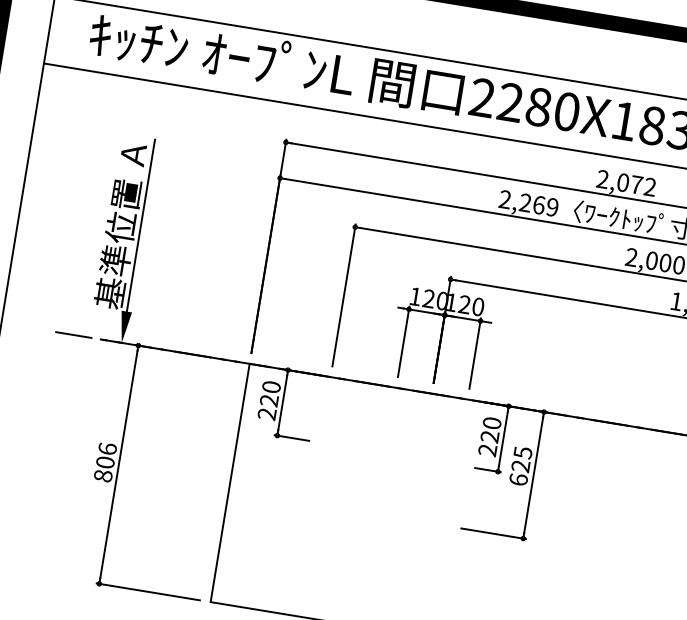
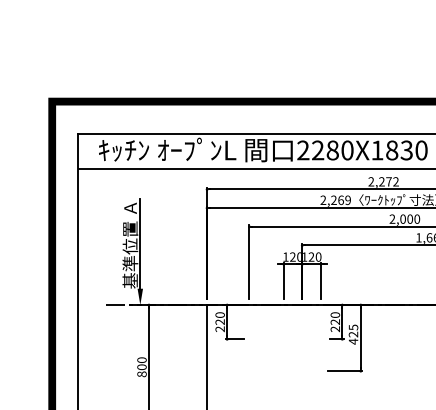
text: (622, 181) -> (381, 181), 2,072 -> 2,272
text: (106, 447) -> (141, 359), 806 -> 800
text: (518, 479) -> (353, 341), 625 -> 425

